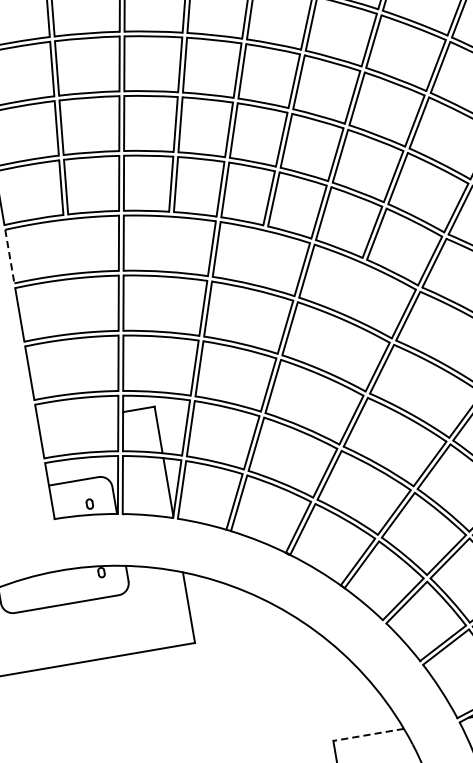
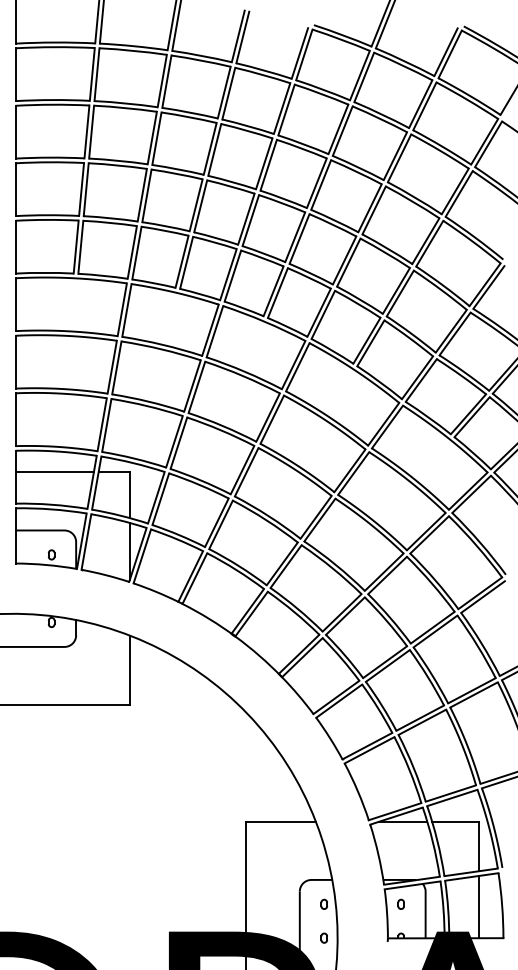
line: (9, 257) -> (15, 305), dashed -> solid
line: (78, 420) -> (54, 472), added
line: (369, 734) -> (281, 821), dashed -> solid

